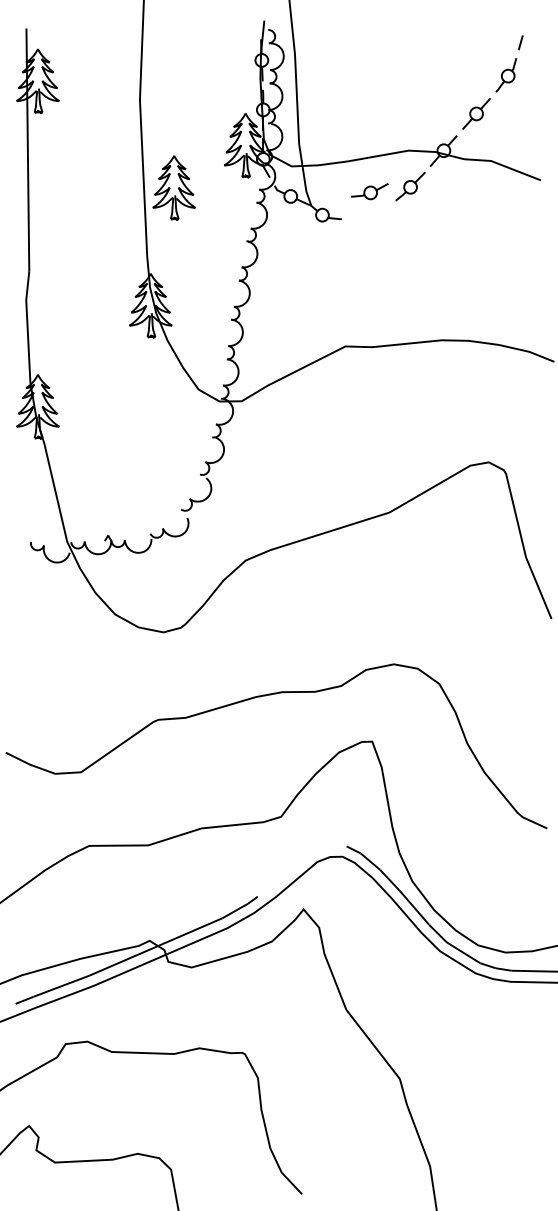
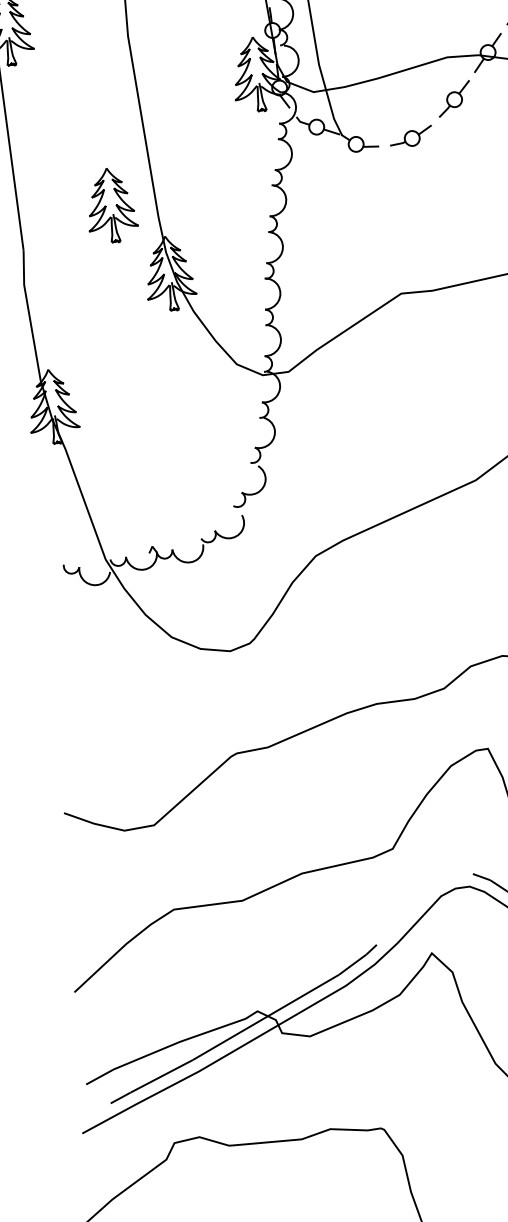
part: (173, 187) -> (110, 205), moved
part: (369, 191) -> (410, 137), moved

